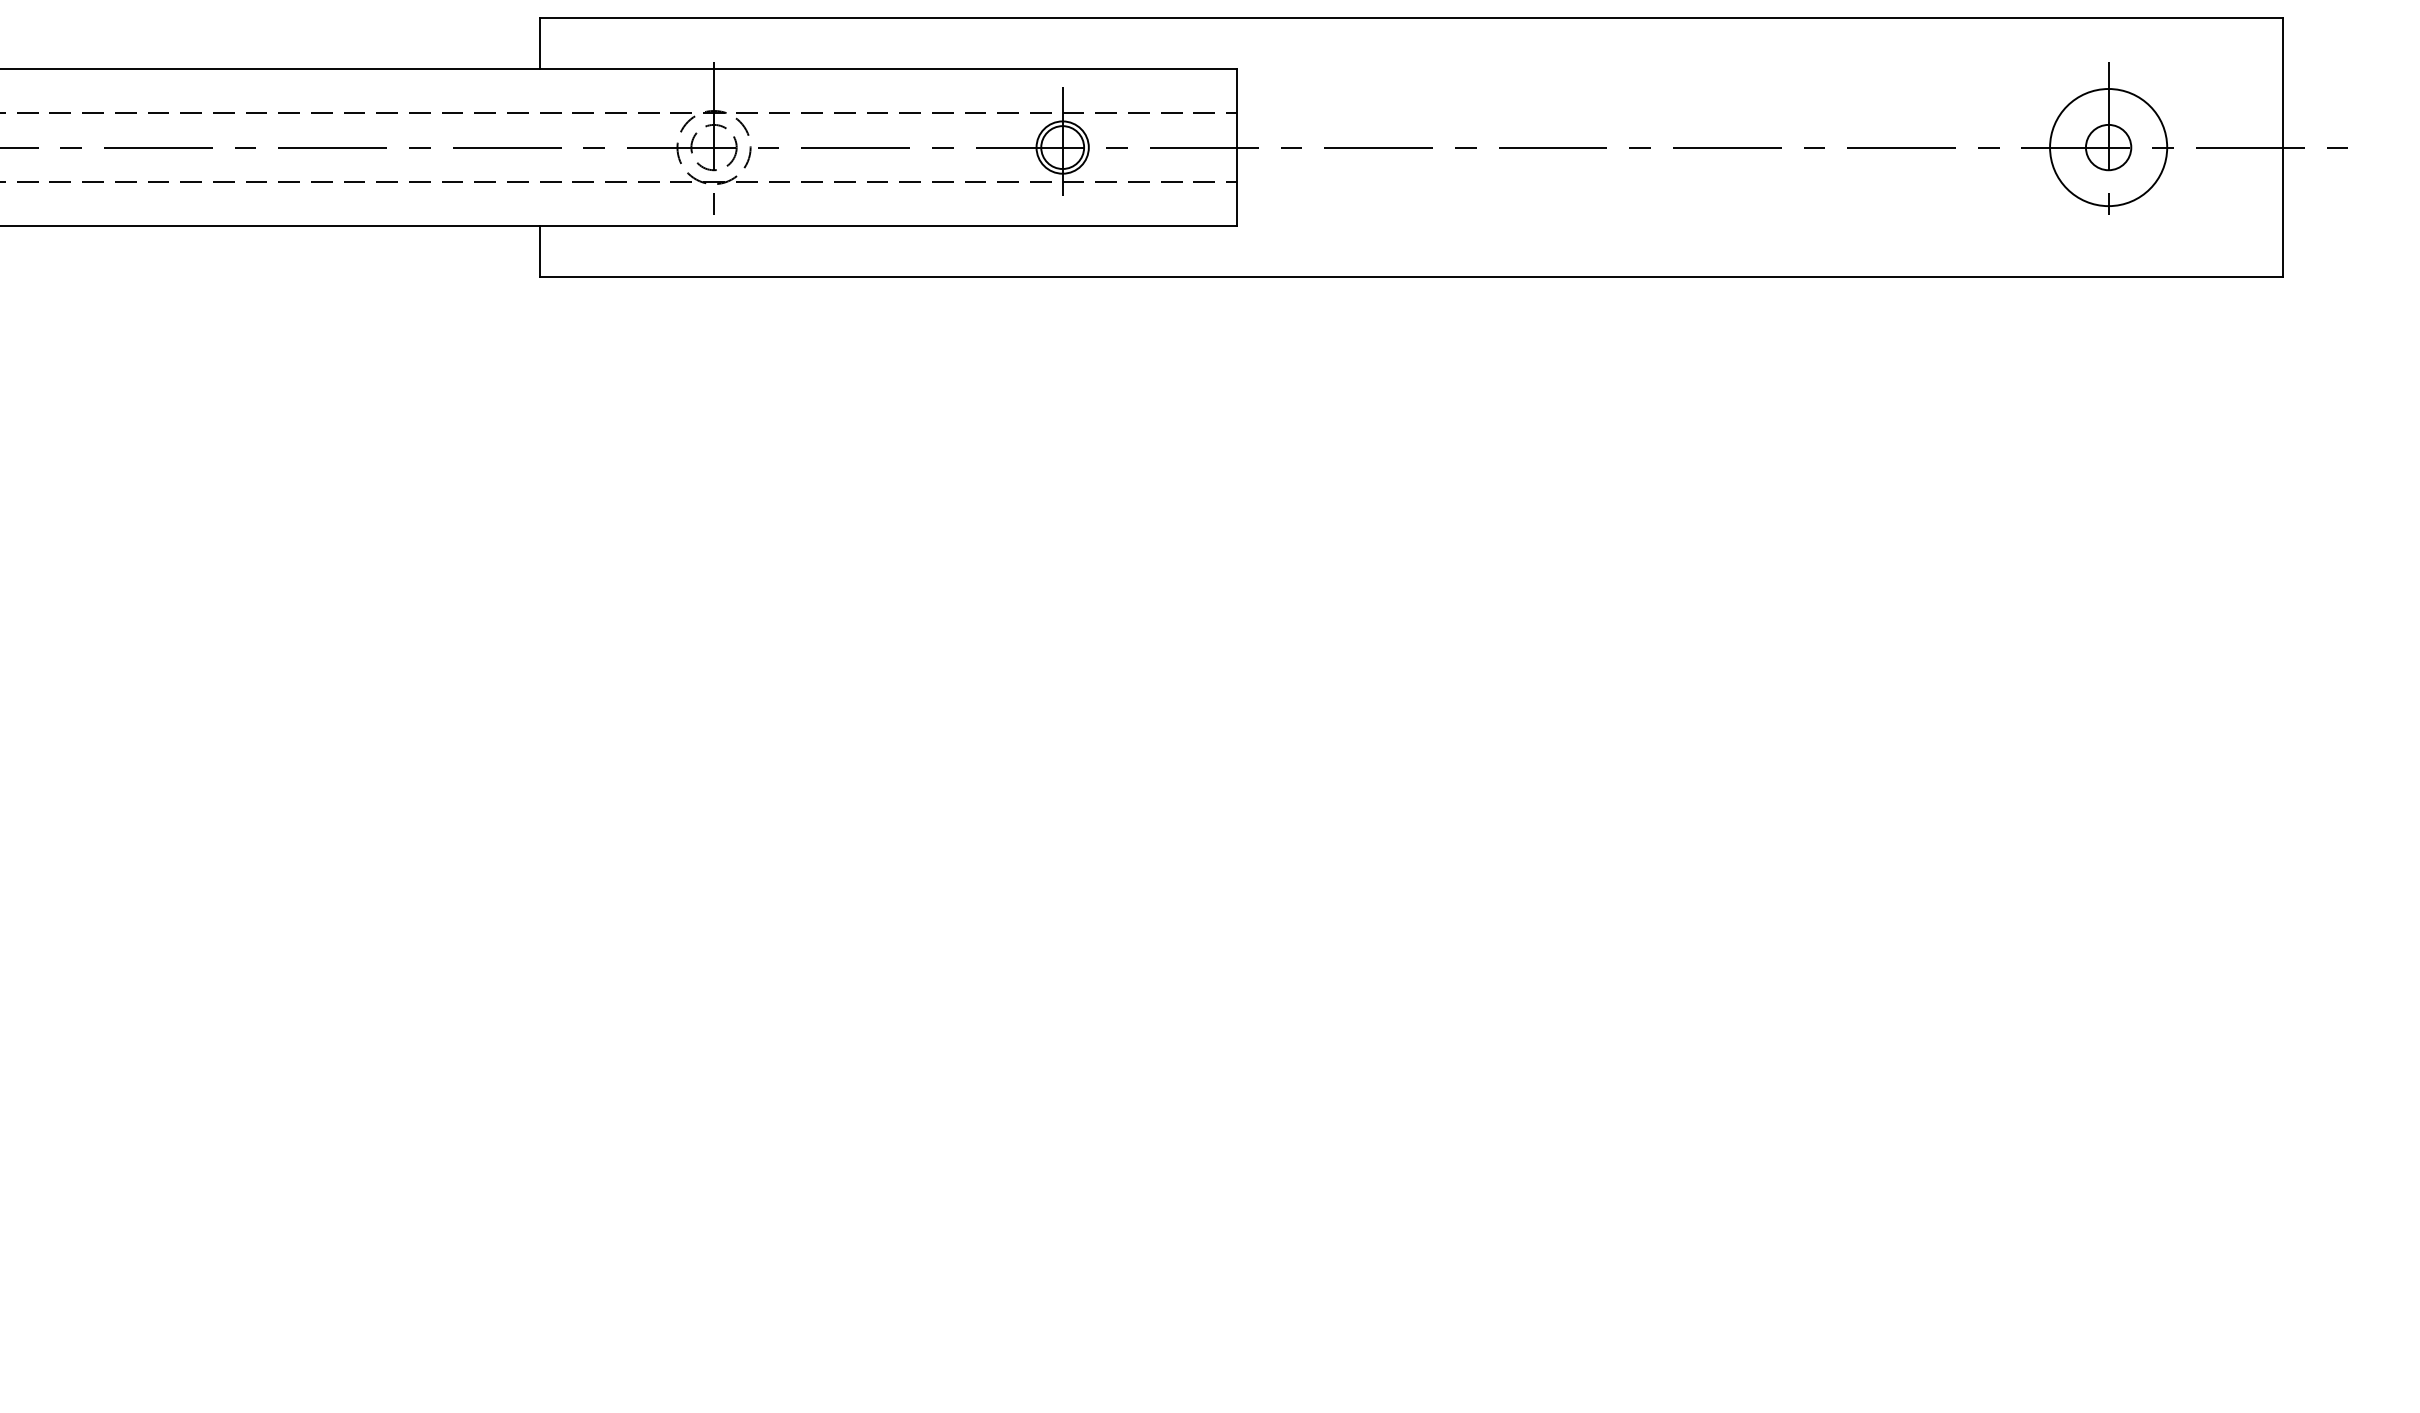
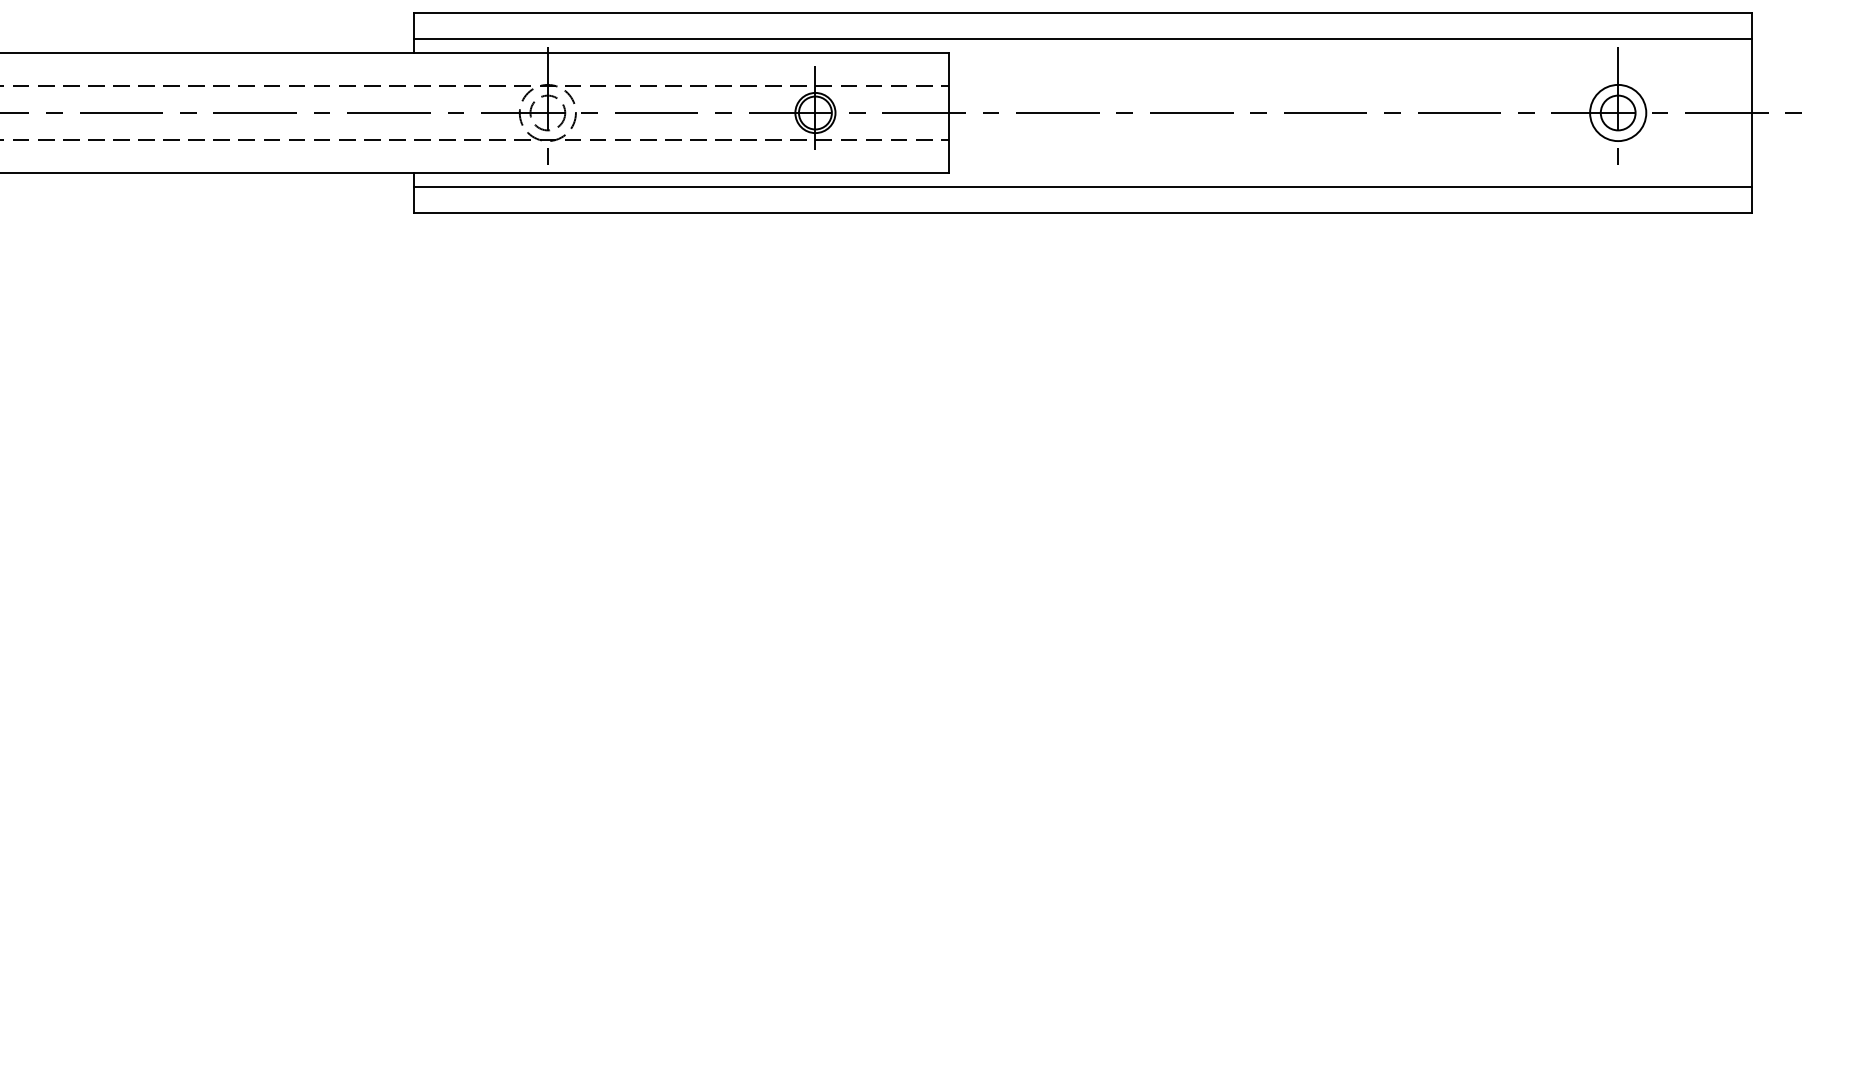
line: (1410, 51) -> (1082, 39), added
circle: (2108, 147) -> (1618, 112), size x0.62
line: (1411, 243) -> (1083, 186), added

